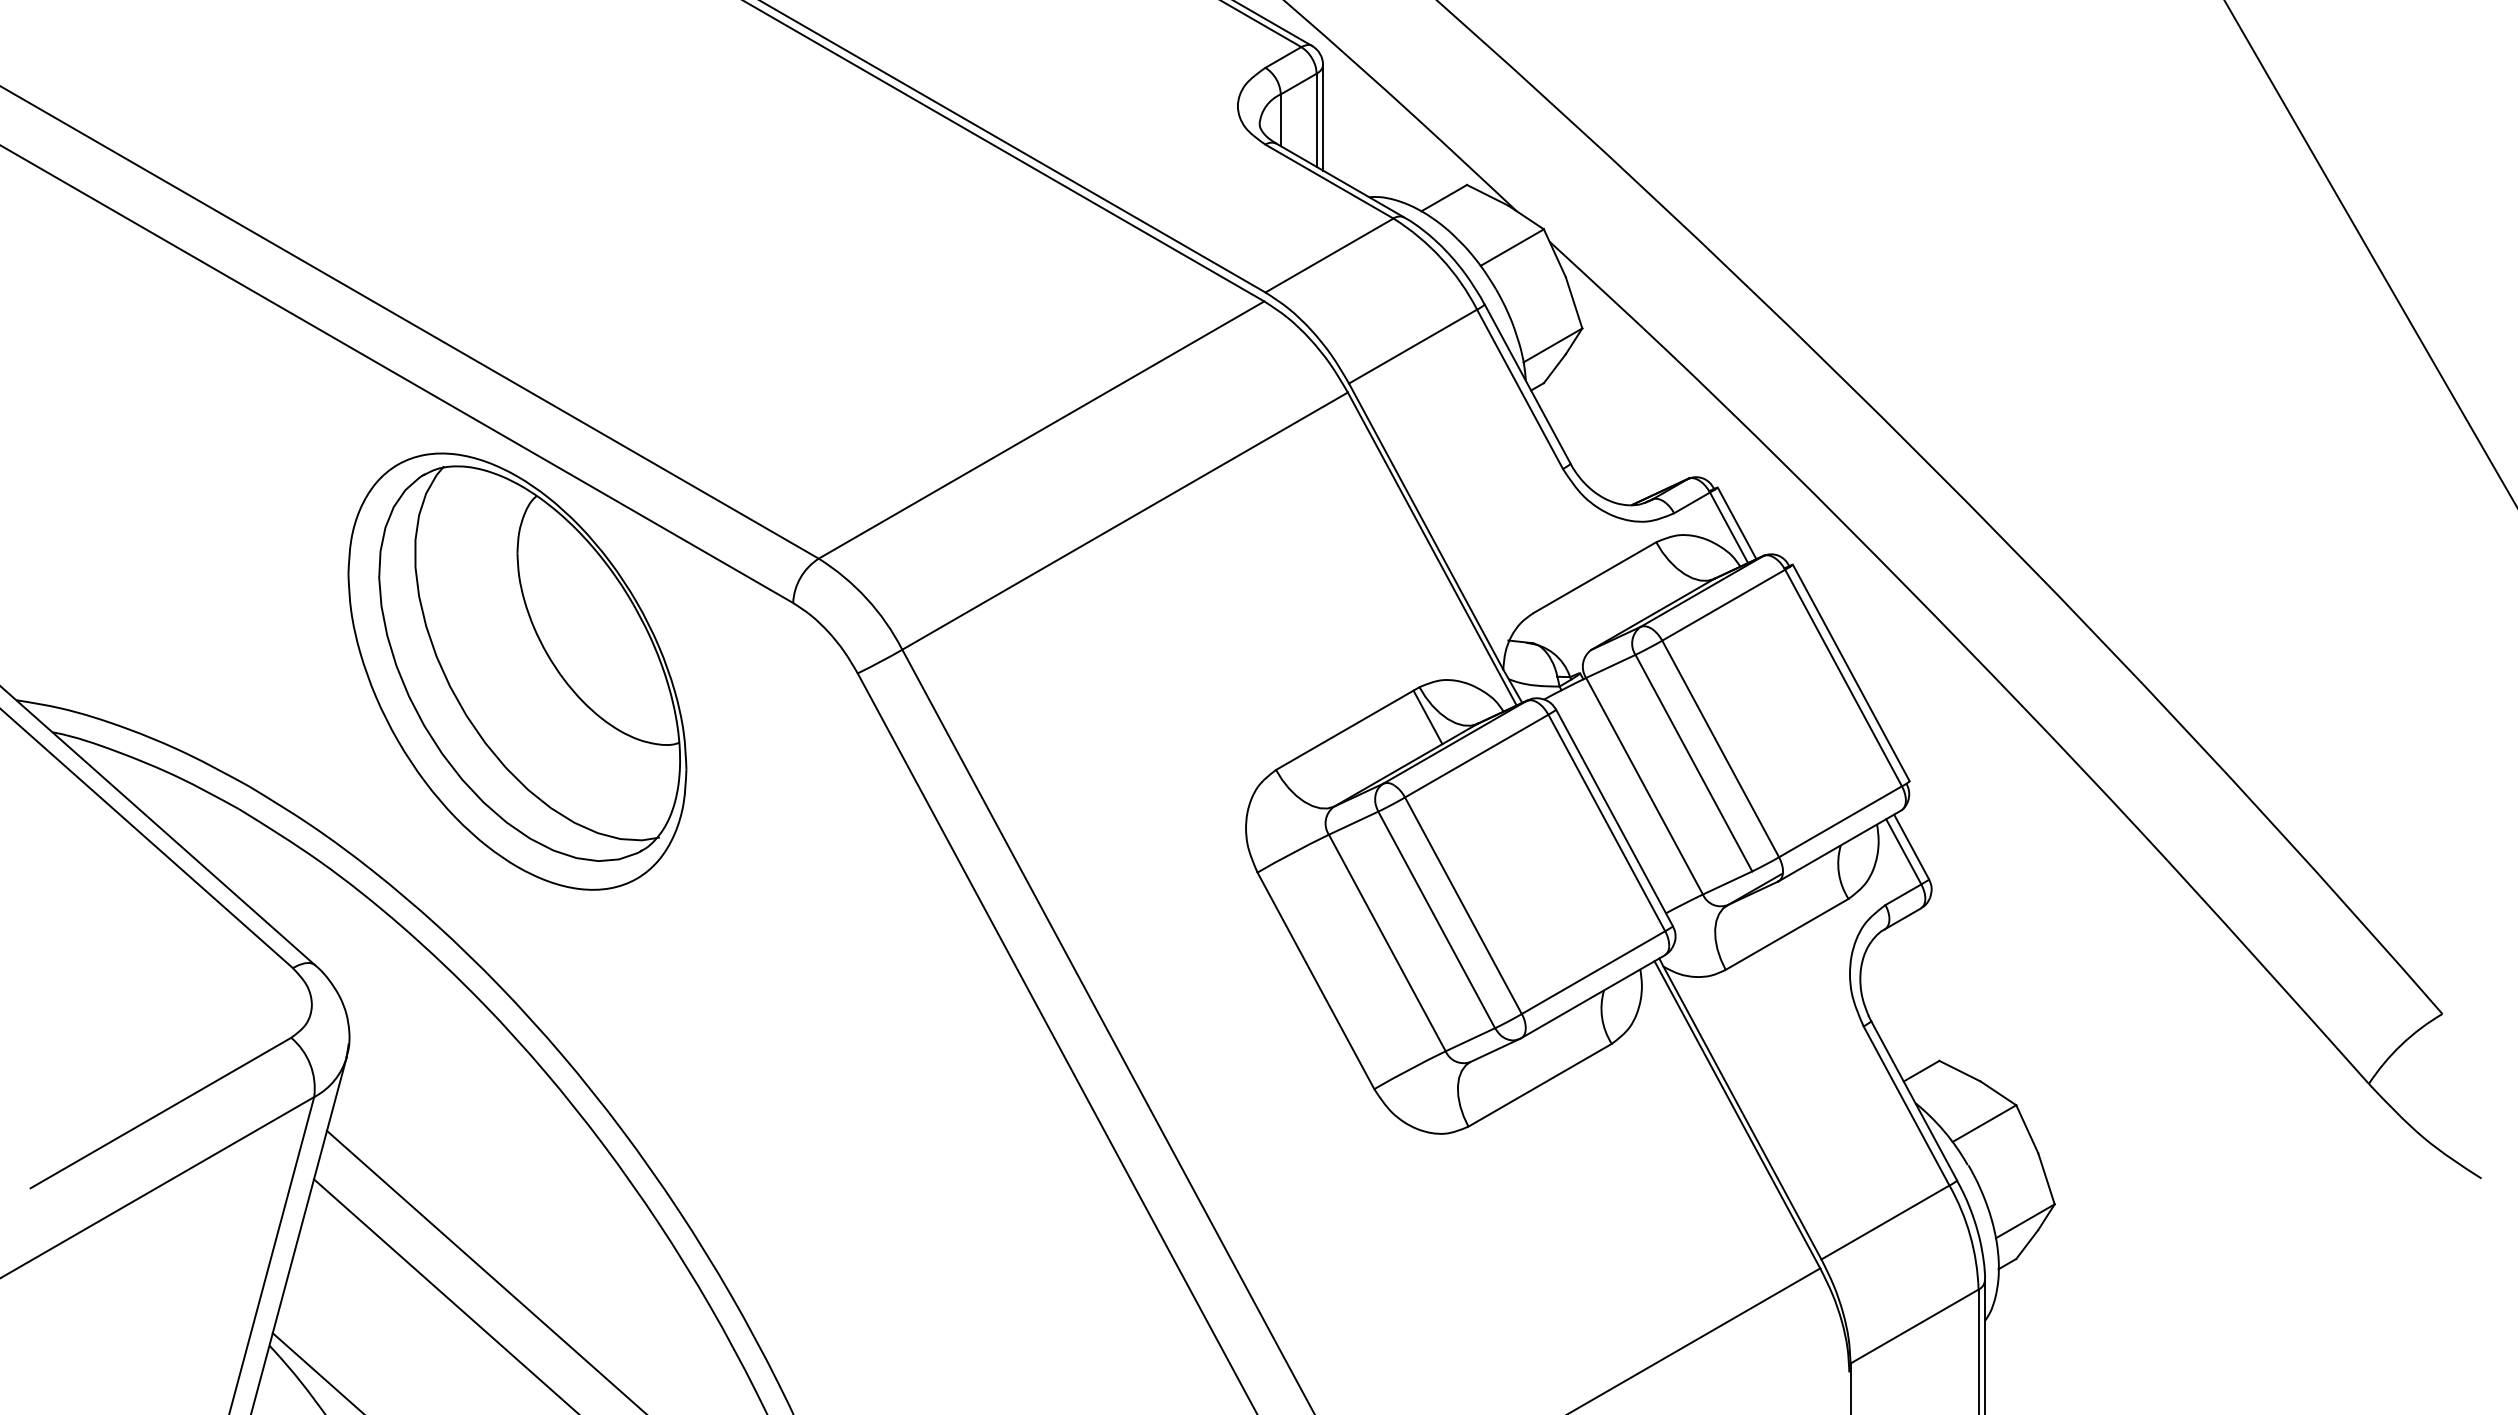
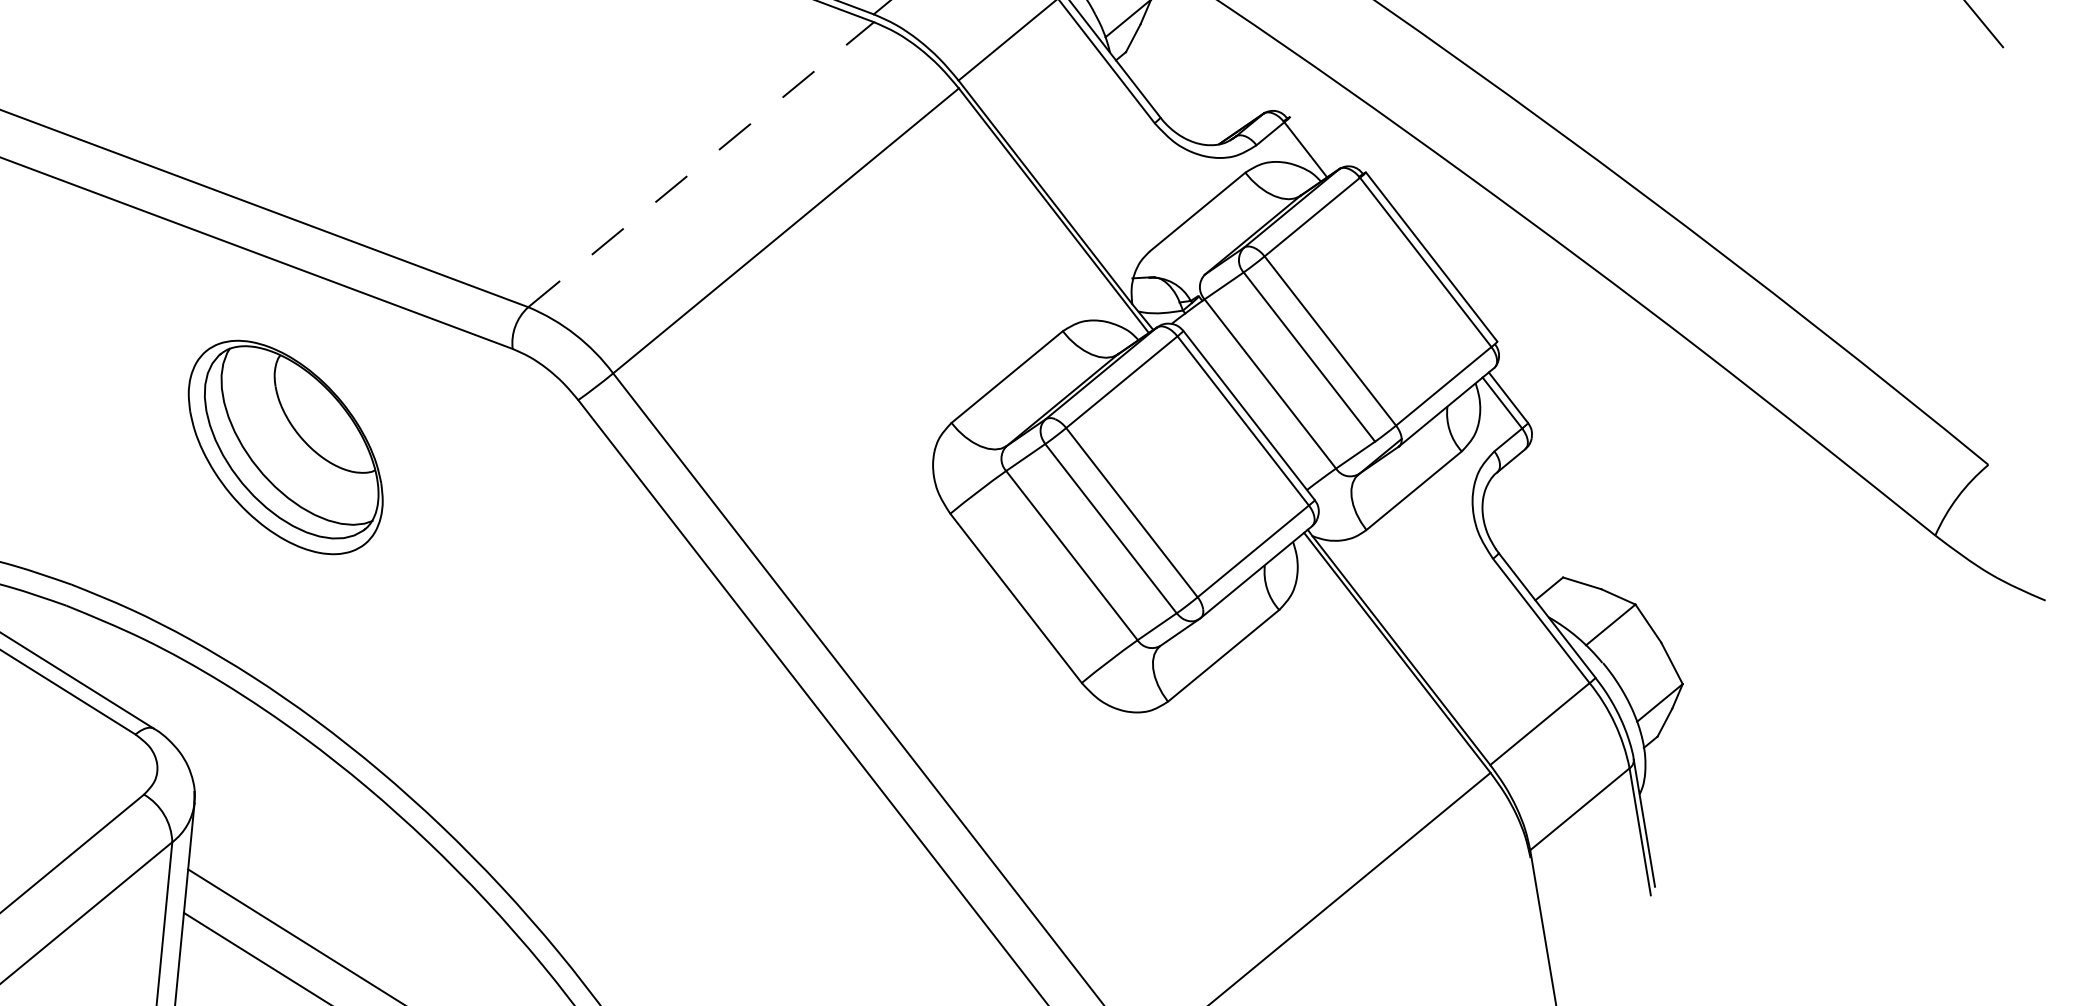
line: (1041, 429) -> (701, 164), solid -> dashed
line: (1736, 523) -> (1311, 145), removed
part: (517, 671) -> (285, 447), size x0.6
line: (1427, 717) -> (1074, 356), removed

